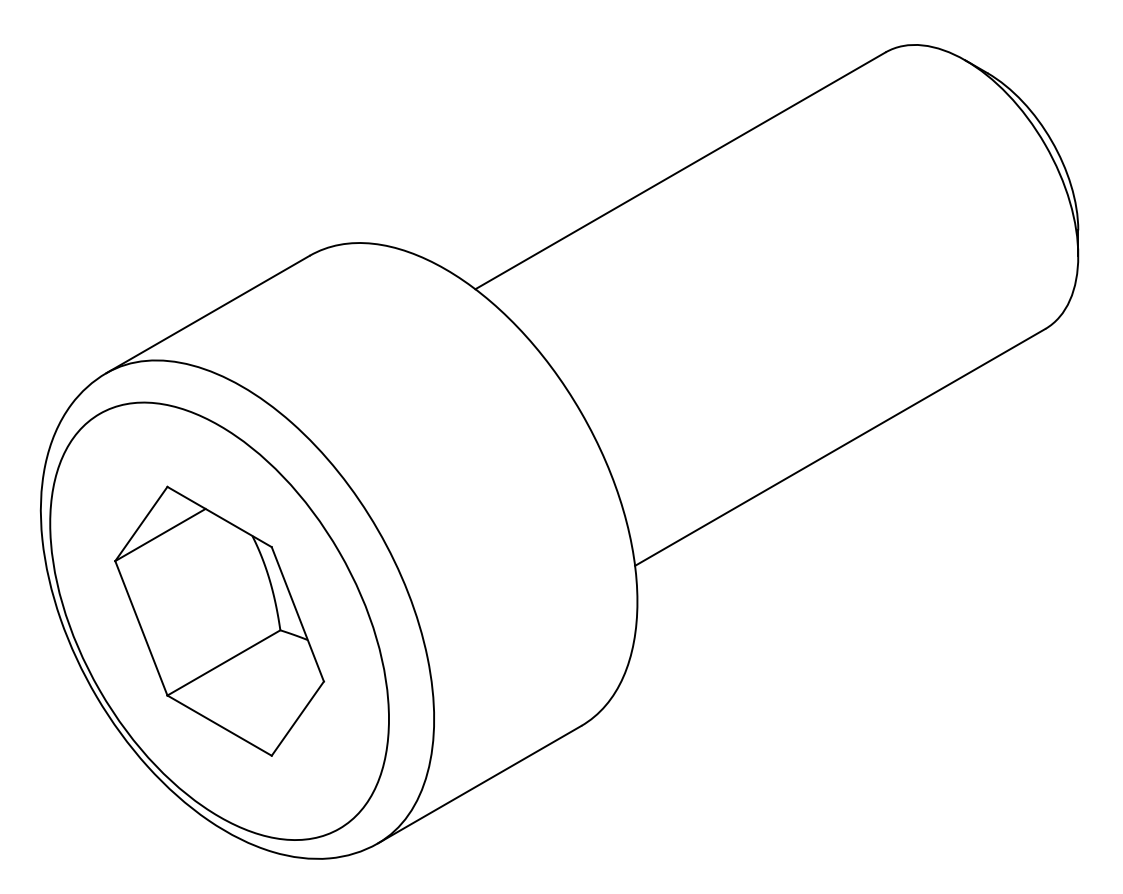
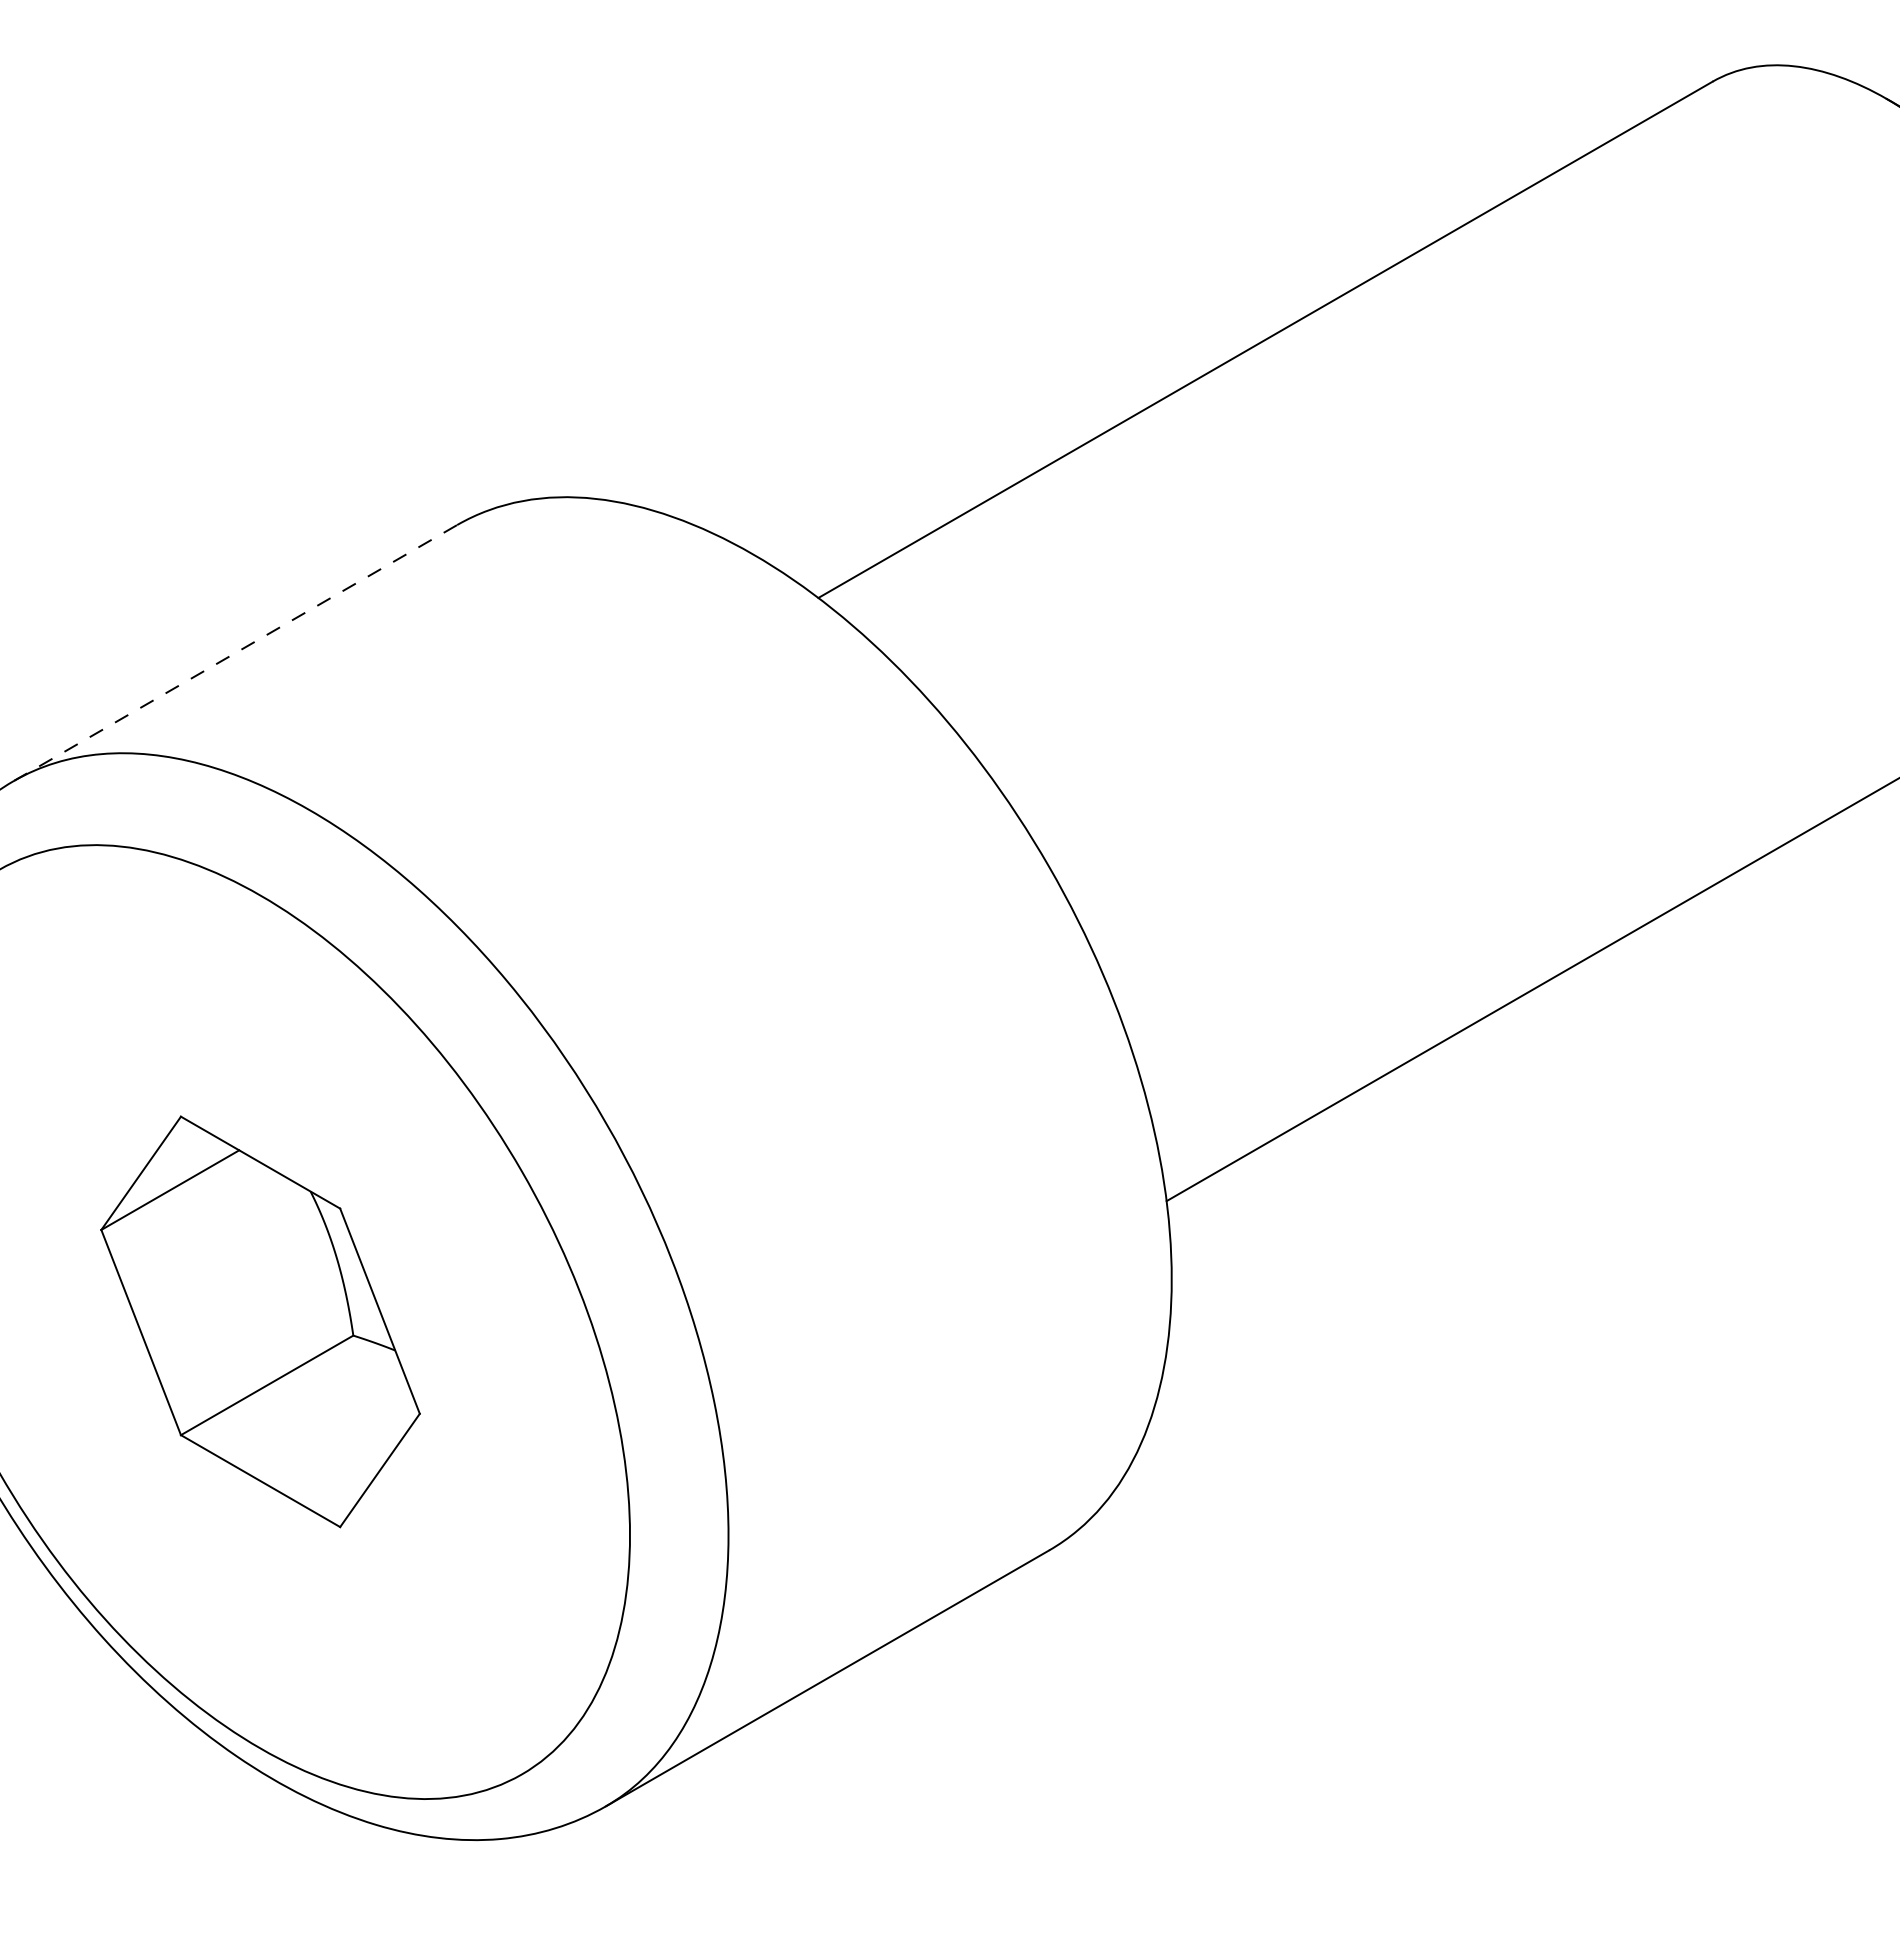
line: (208, 314) -> (236, 653), solid -> dashed
part: (219, 620) -> (260, 1320), size x0.7

